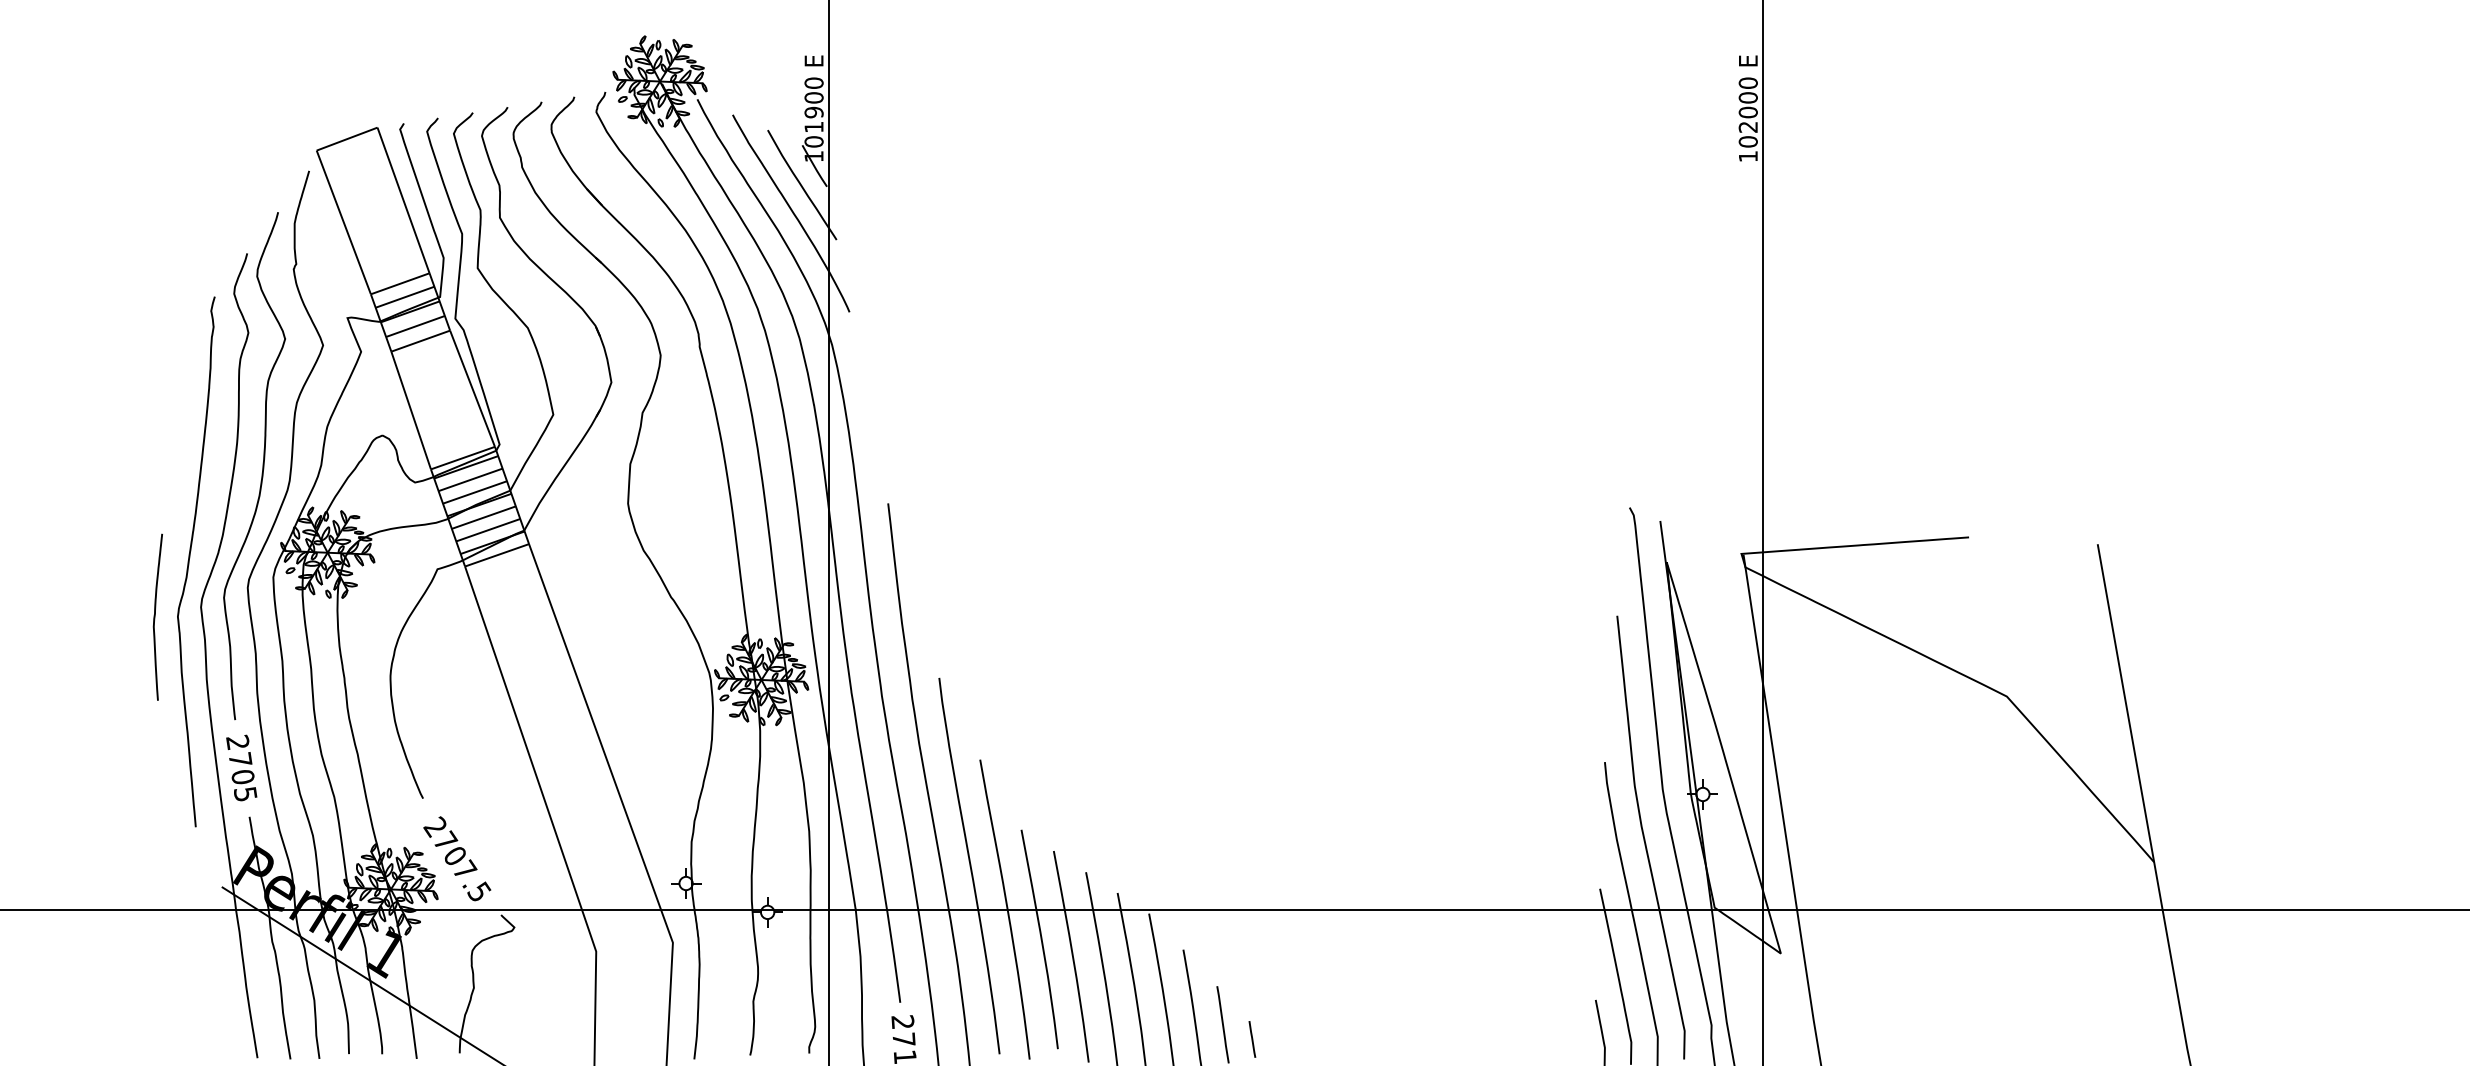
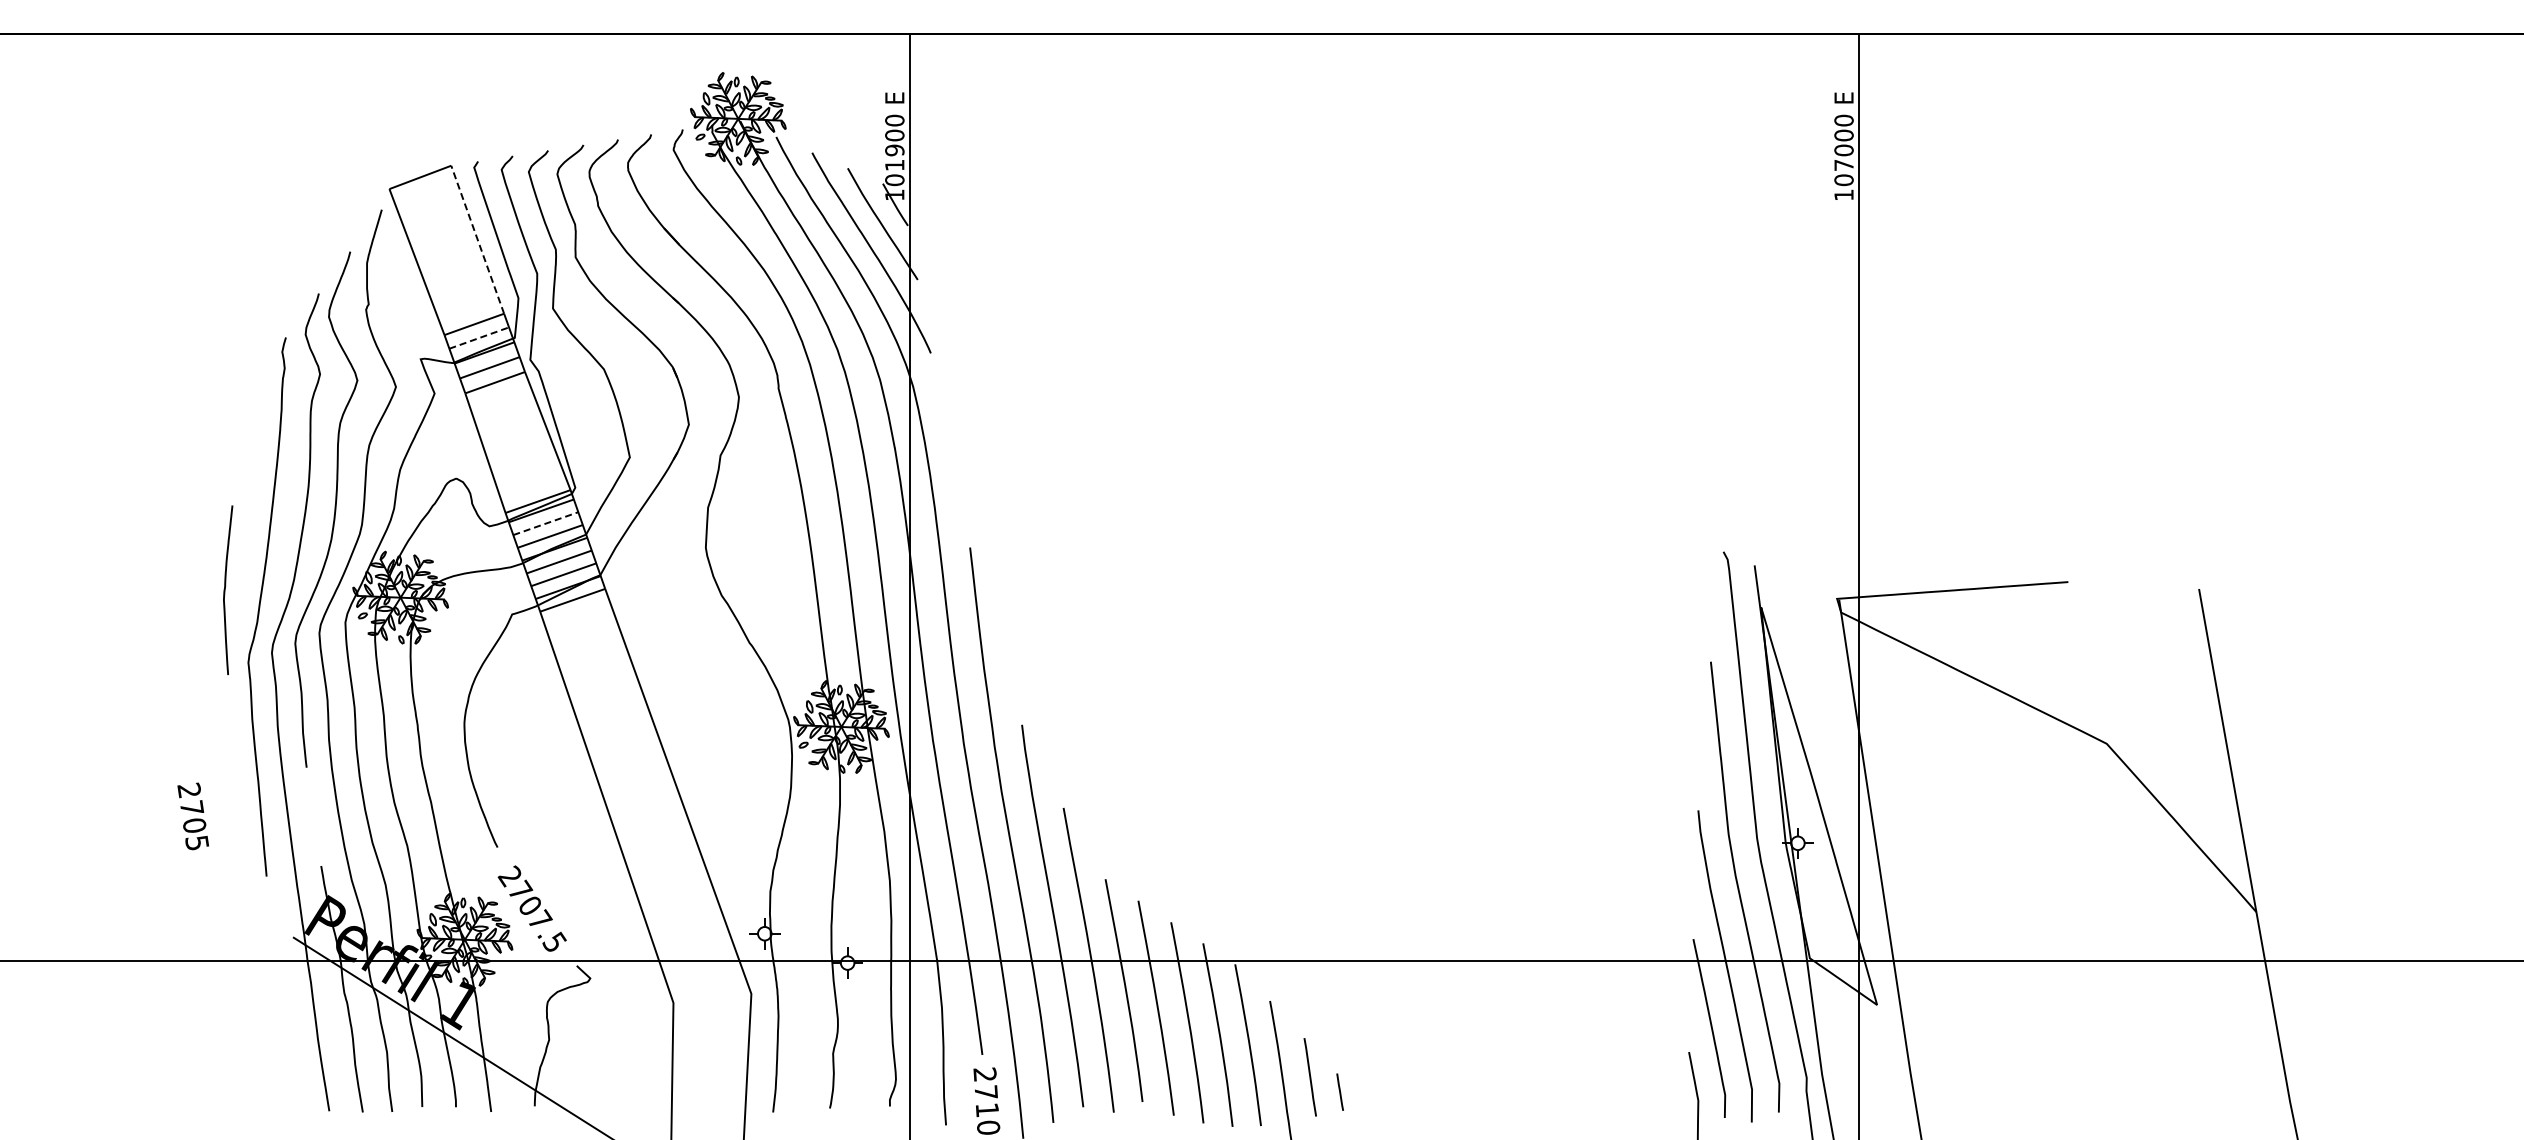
text: (1747, 127) -> (1843, 165), 102000 -> 107000
line: (403, 200) -> (477, 239), solid -> dashed
line: (405, 297) -> (479, 338), solid -> dashed
line: (471, 479) -> (546, 523), solid -> dashed
curve: (155, 616) -> (225, 589), moved
text: (240, 768) -> (192, 816), moved

